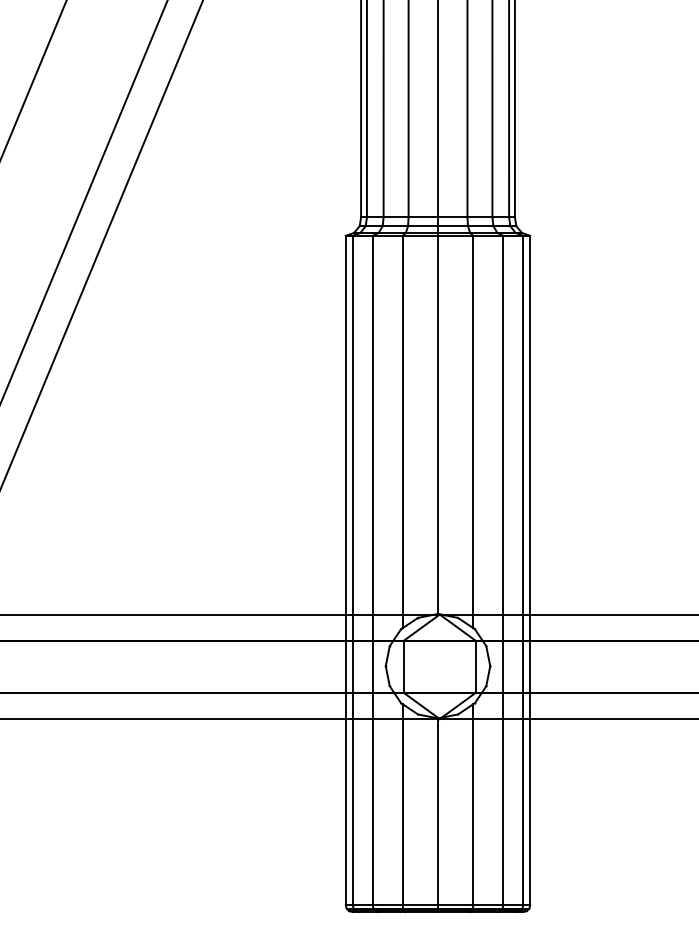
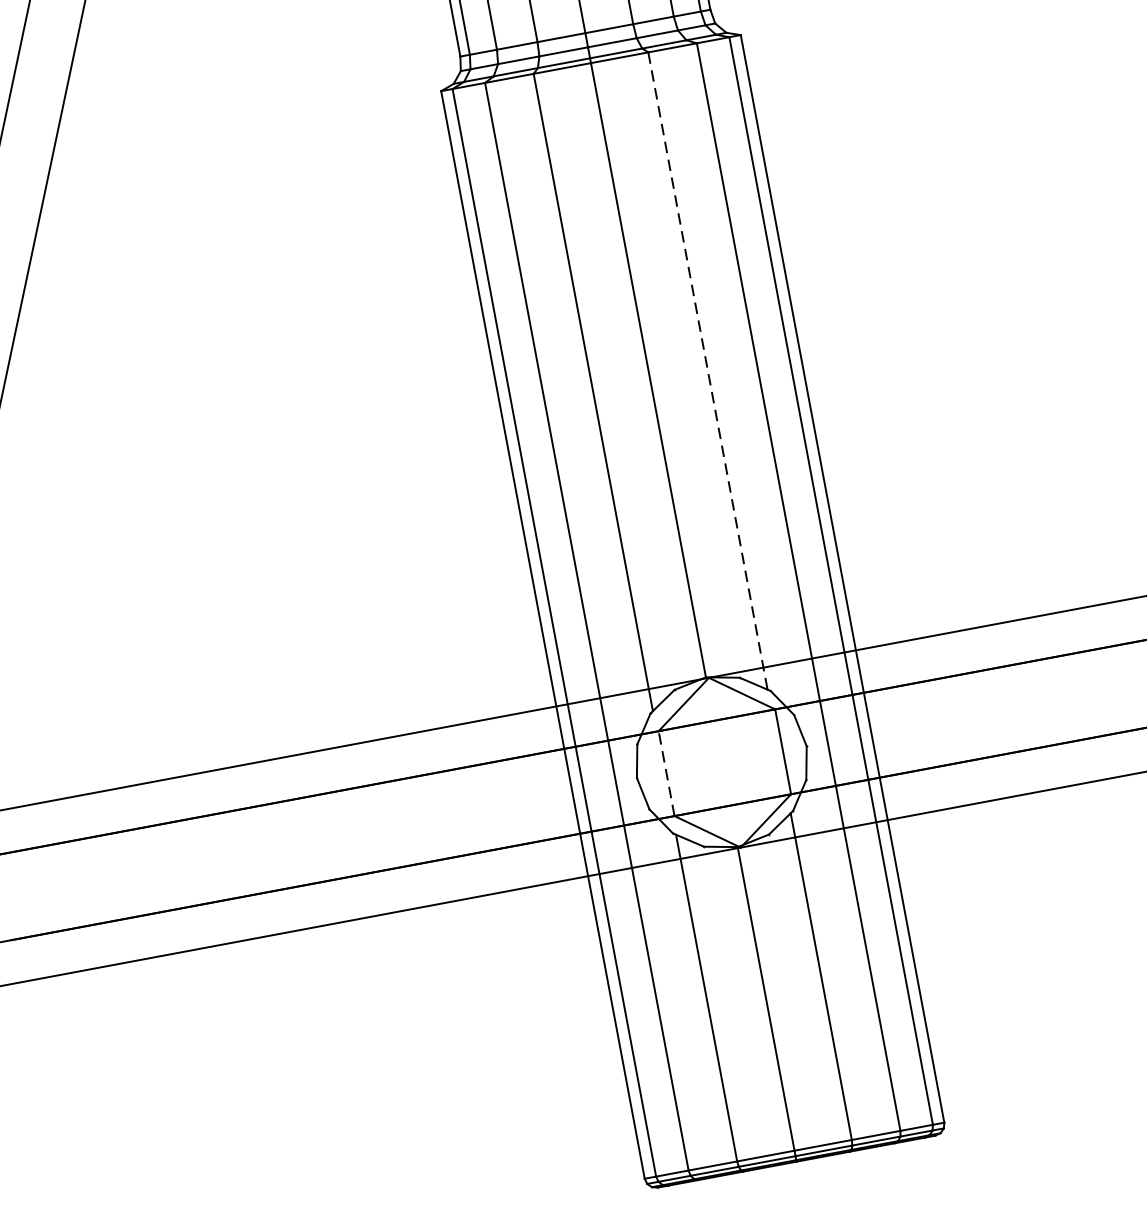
line: (473, 432) -> (708, 371), solid -> dashed
line: (403, 666) -> (665, 773), solid -> dashed

